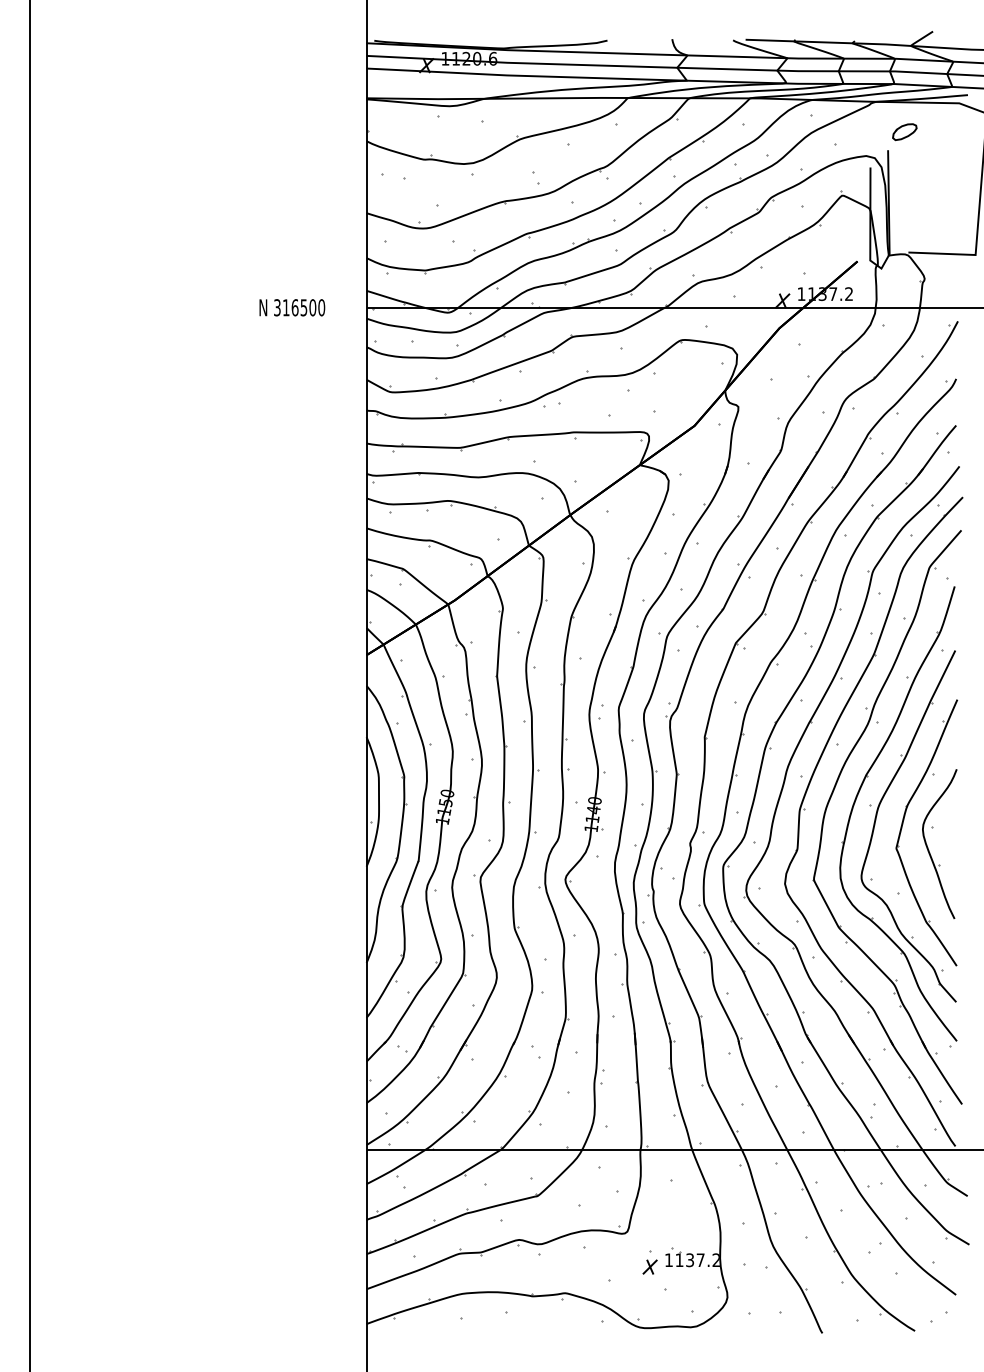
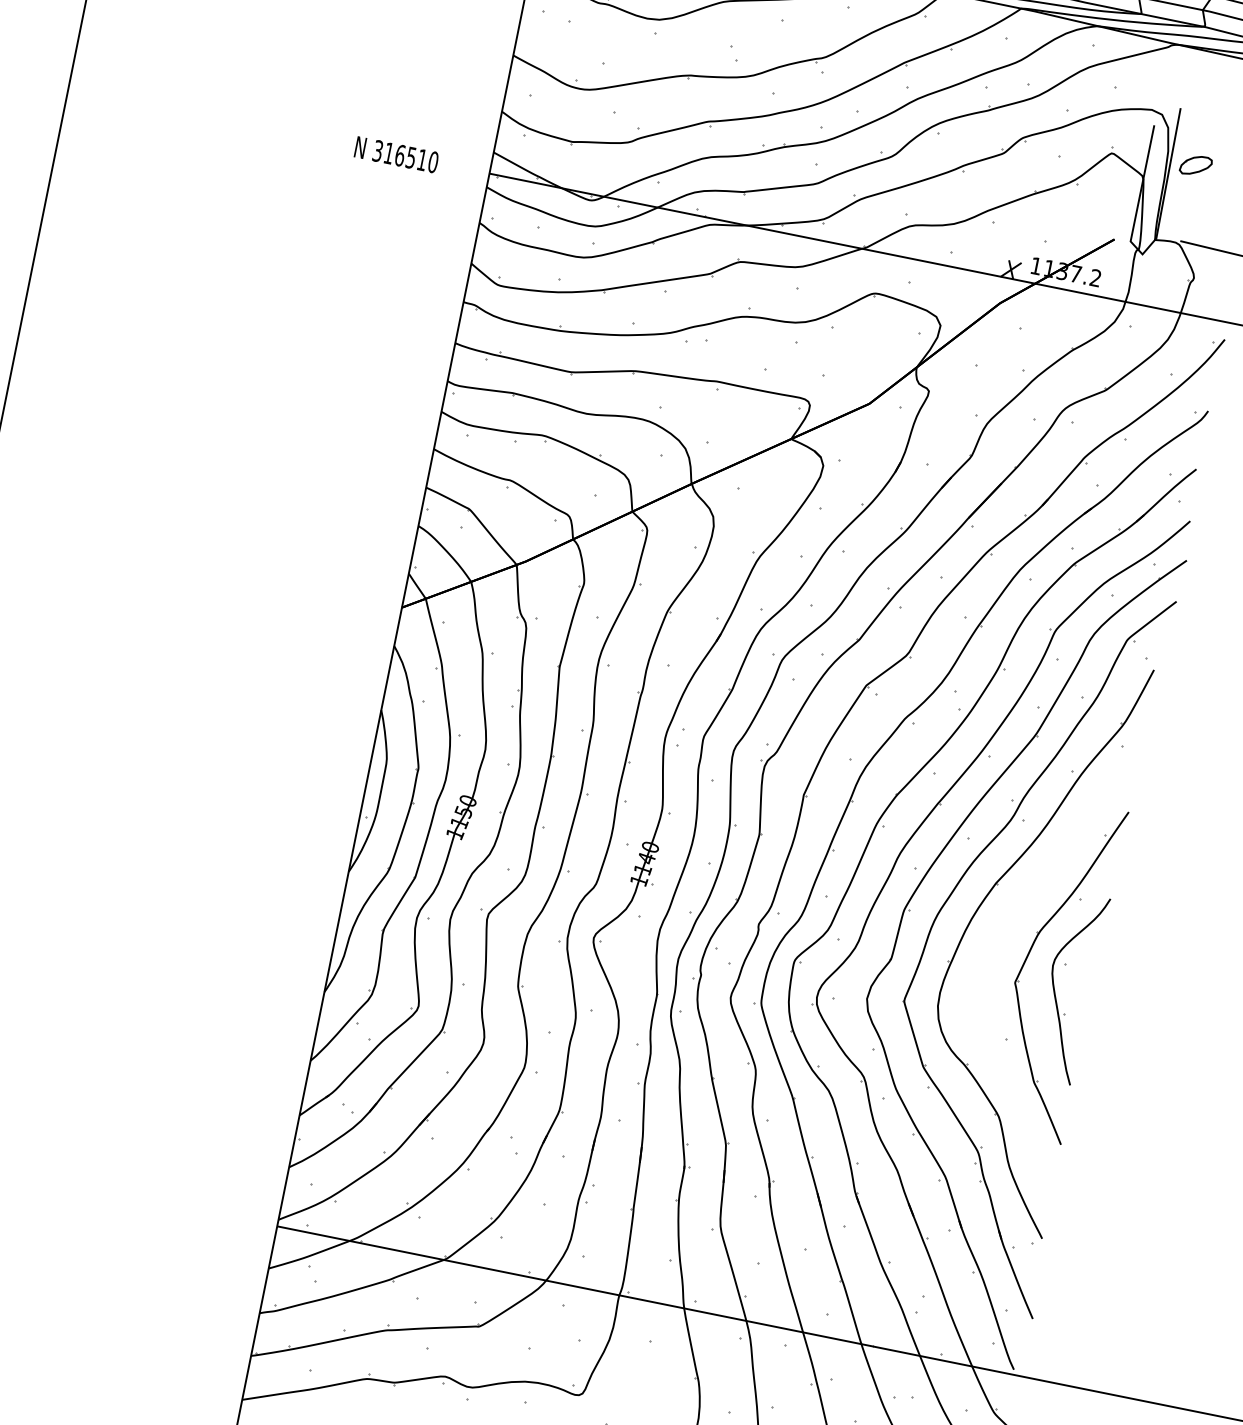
part: (904, 132) -> (1195, 166), moved
text: (312, 307) -> (421, 159), 316500 -> 316510
part: (876, 820) -> (997, 942), removed

